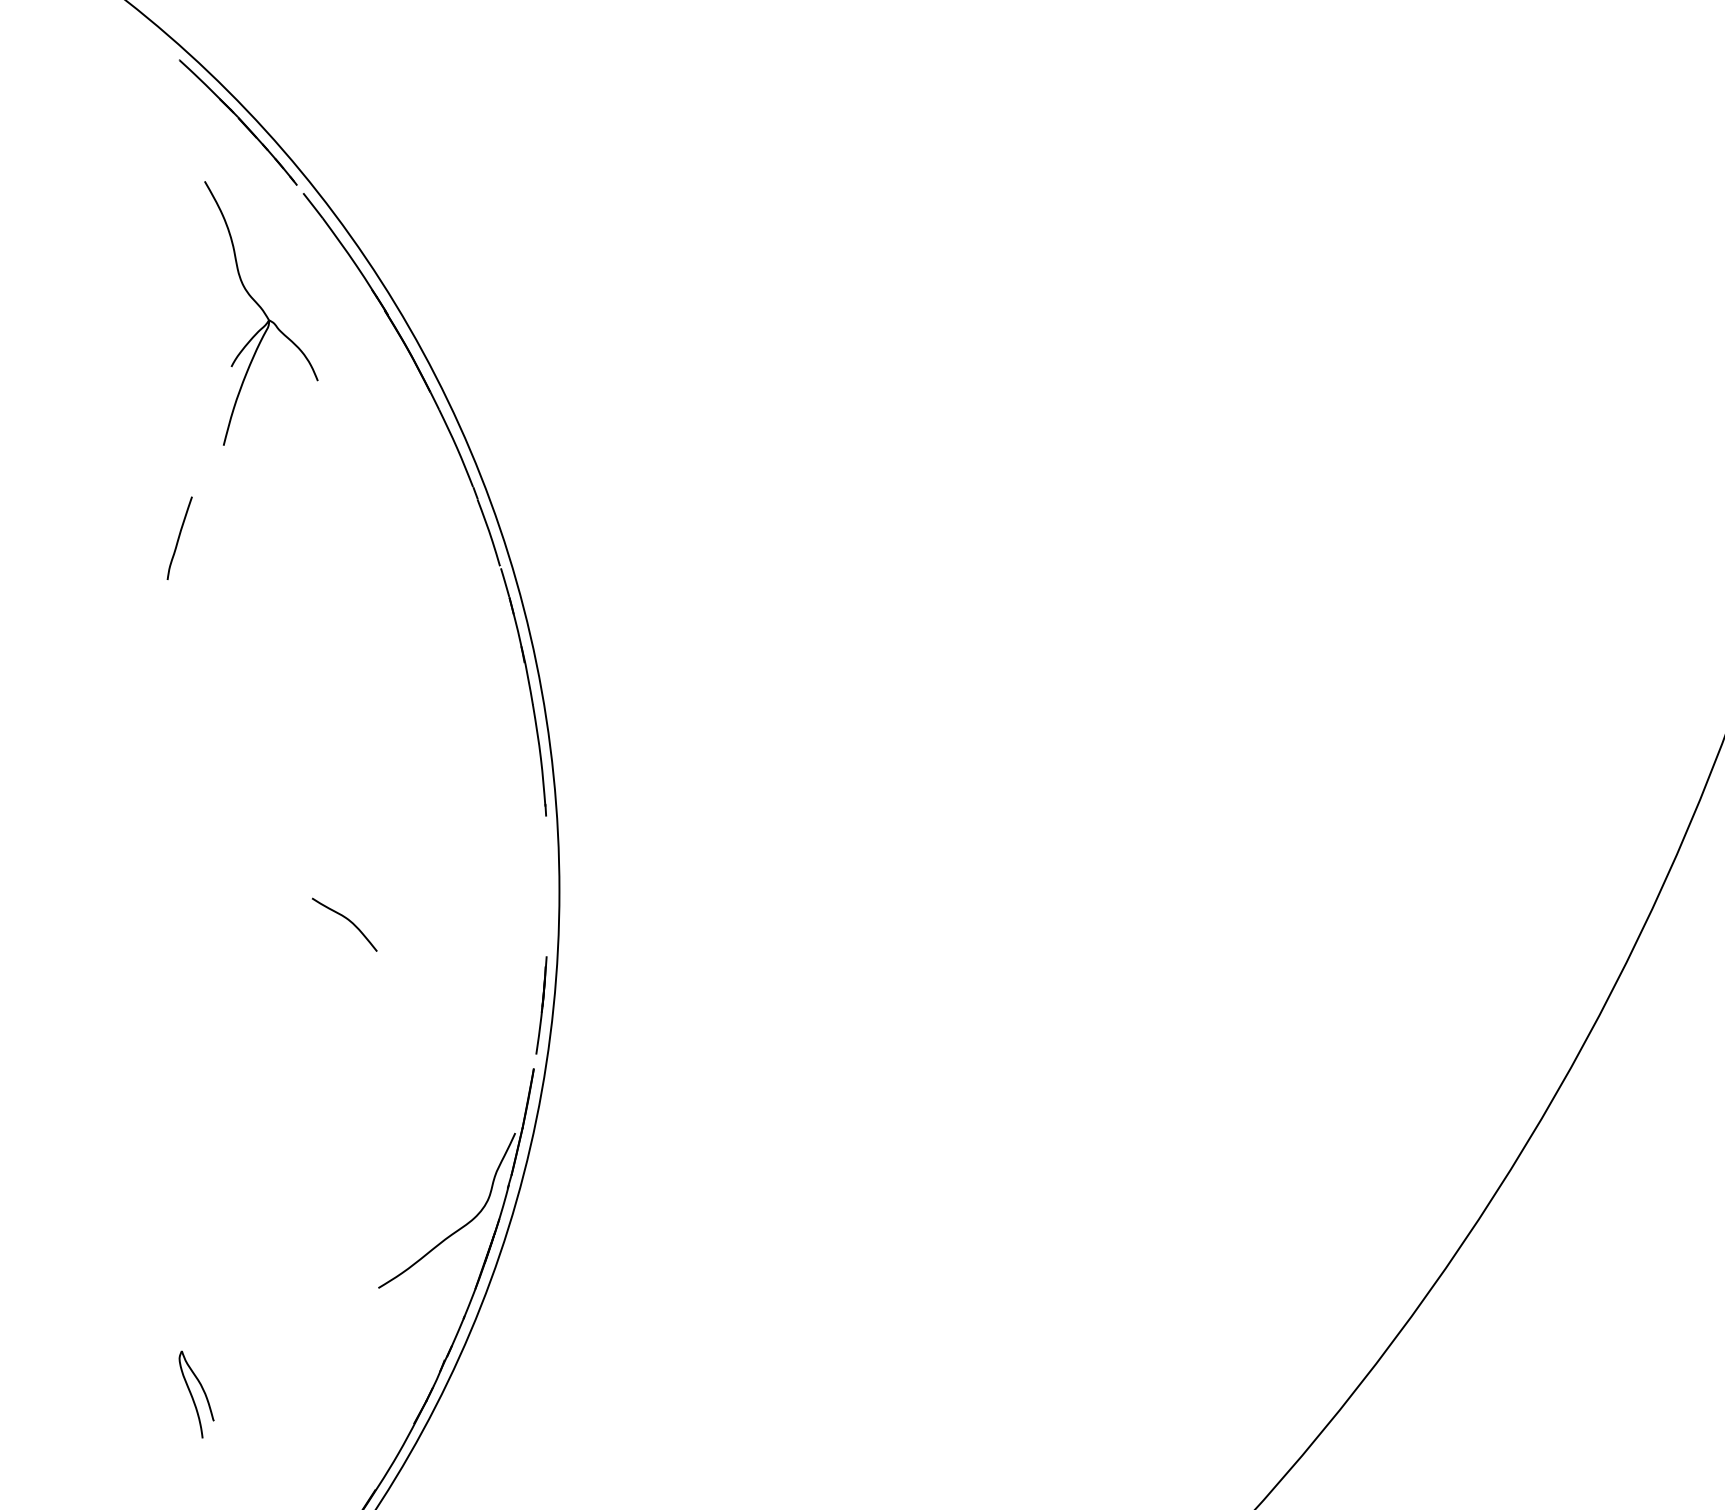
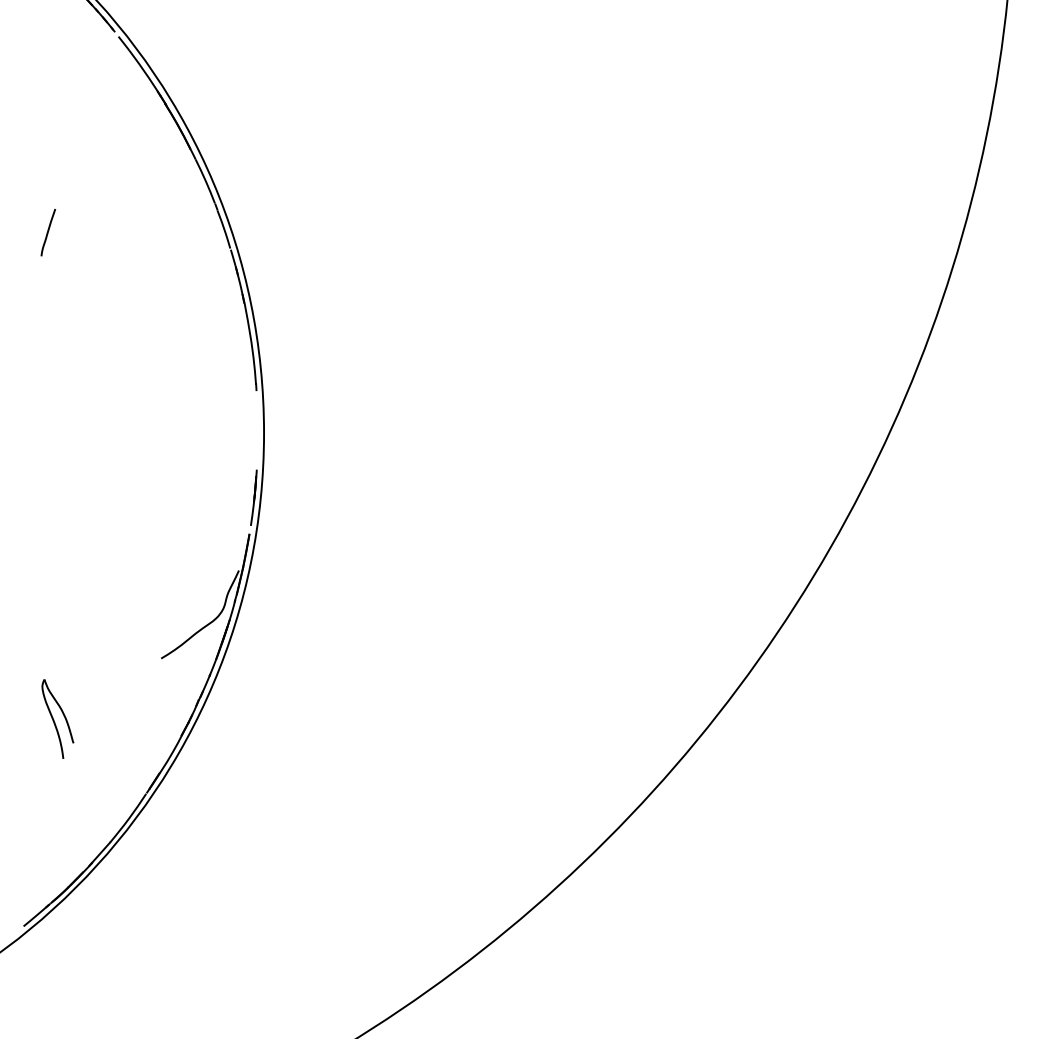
part: (260, 312) -> (94, 104), removed
curve: (345, 920) -> (142, 449), removed
part: (195, 1393) -> (57, 718), size x1.6

